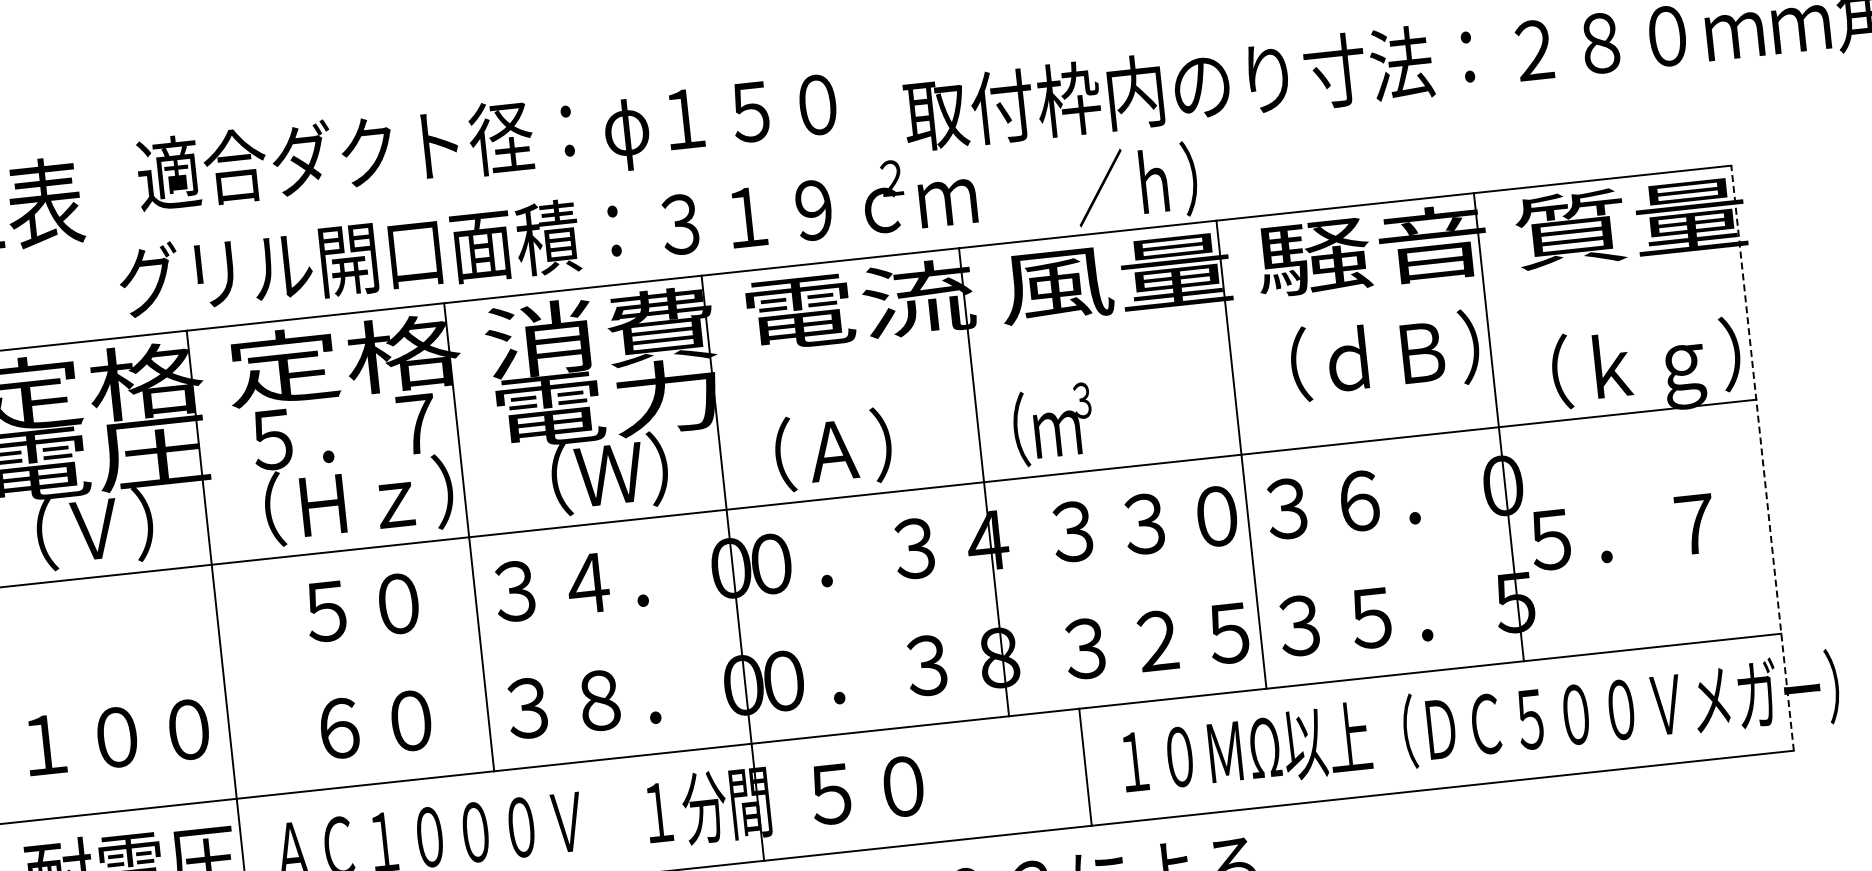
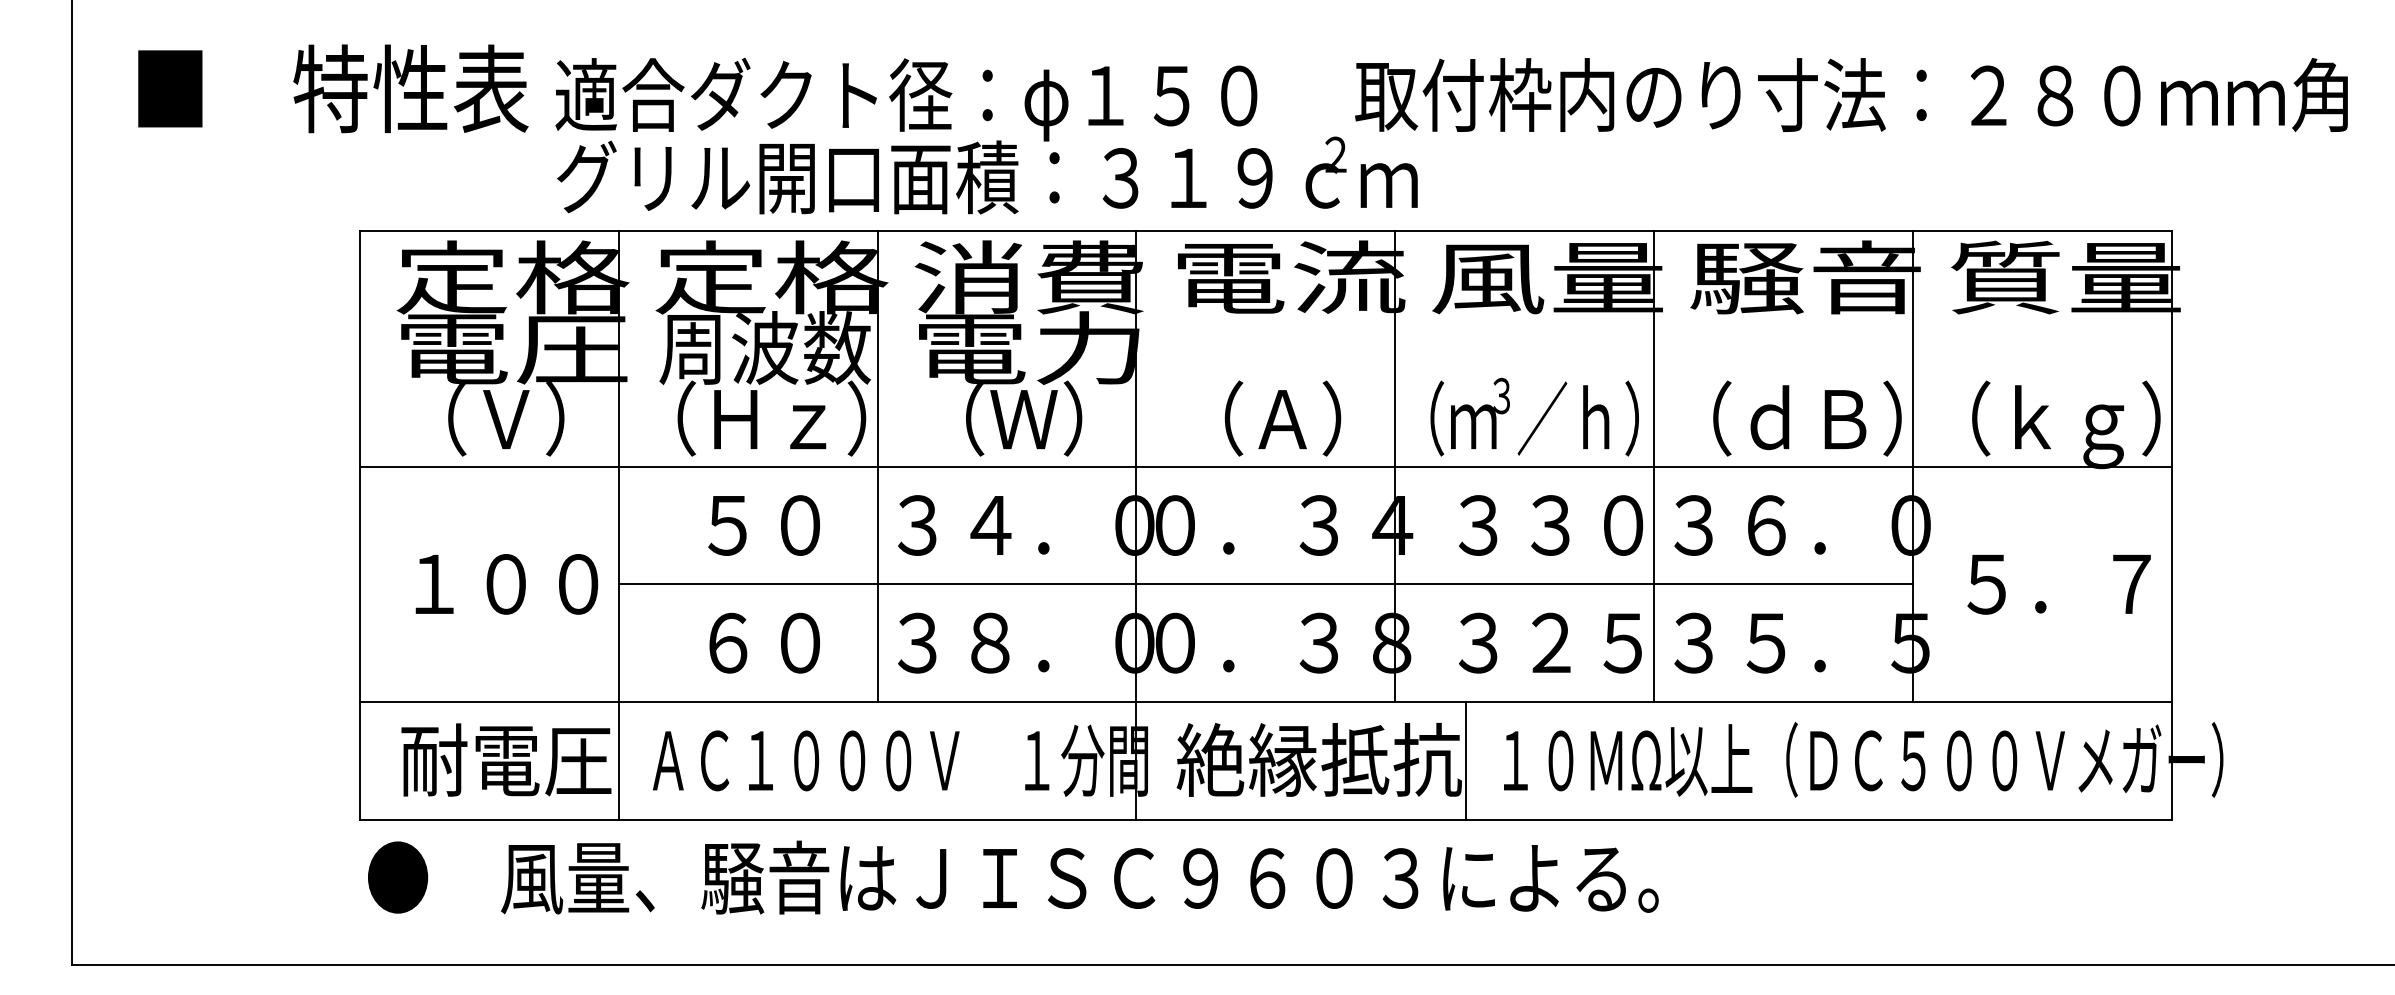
text: (487, 143) -> (906, 99), moved
text: (1135, 184) -> (1577, 418), moved
text: (1385, 355) -> (1807, 418), moved
text: (345, 431) -> (765, 348), ５．７ -> 周波数
text: (832, 449) -> (1282, 418), moved
line: (1762, 458) -> (2171, 525), dashed -> solid
text: (1622, 532) -> (2058, 584), moved
line: (867, 613) -> (1265, 584), added
text: (117, 737) -> (506, 584), moved
text: (938, 781) -> (1318, 759), ５０ -> 絶縁抵抗

